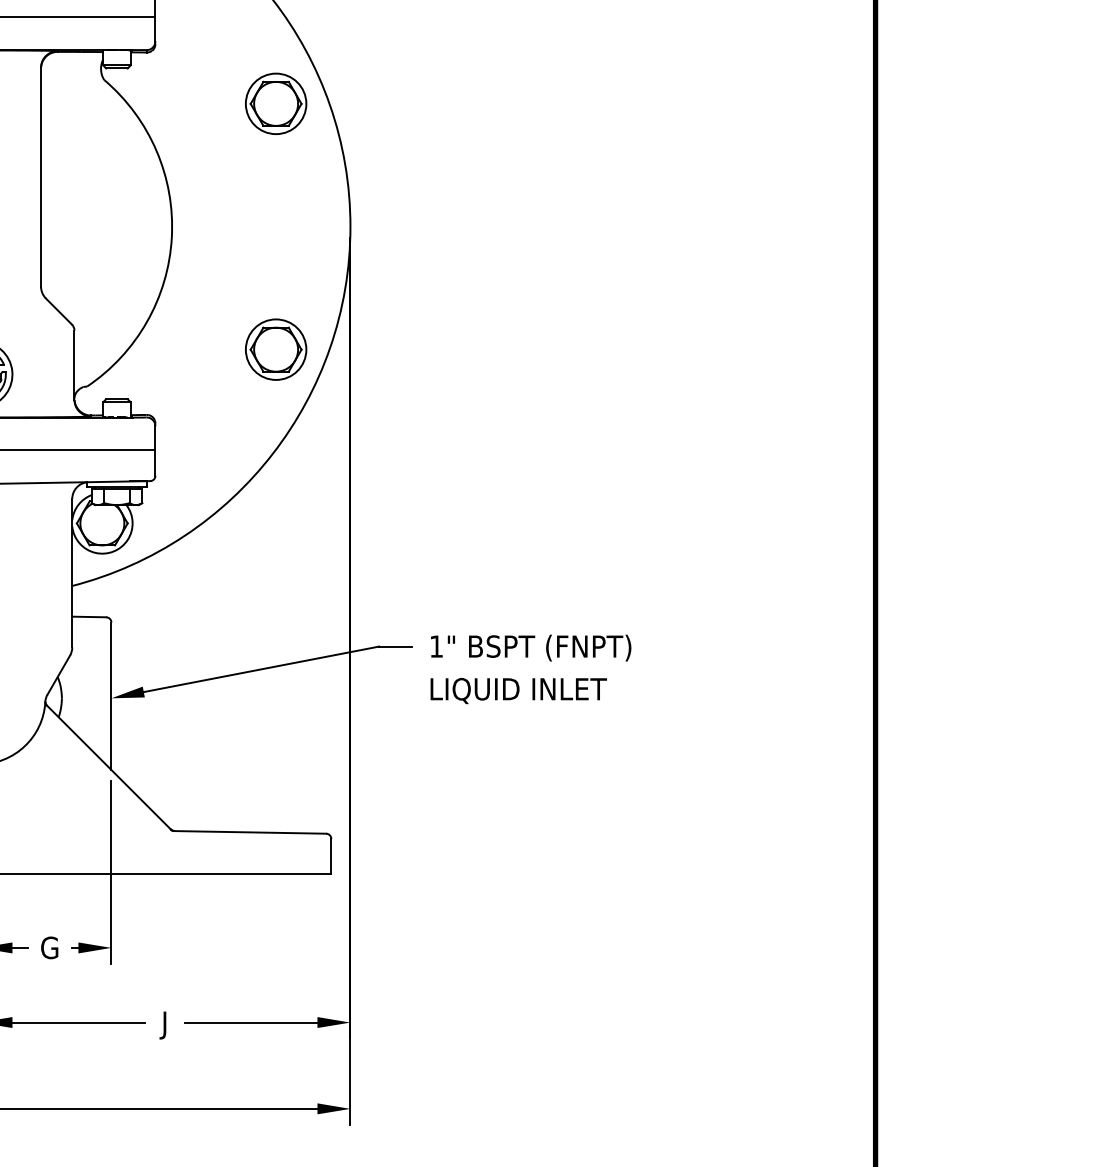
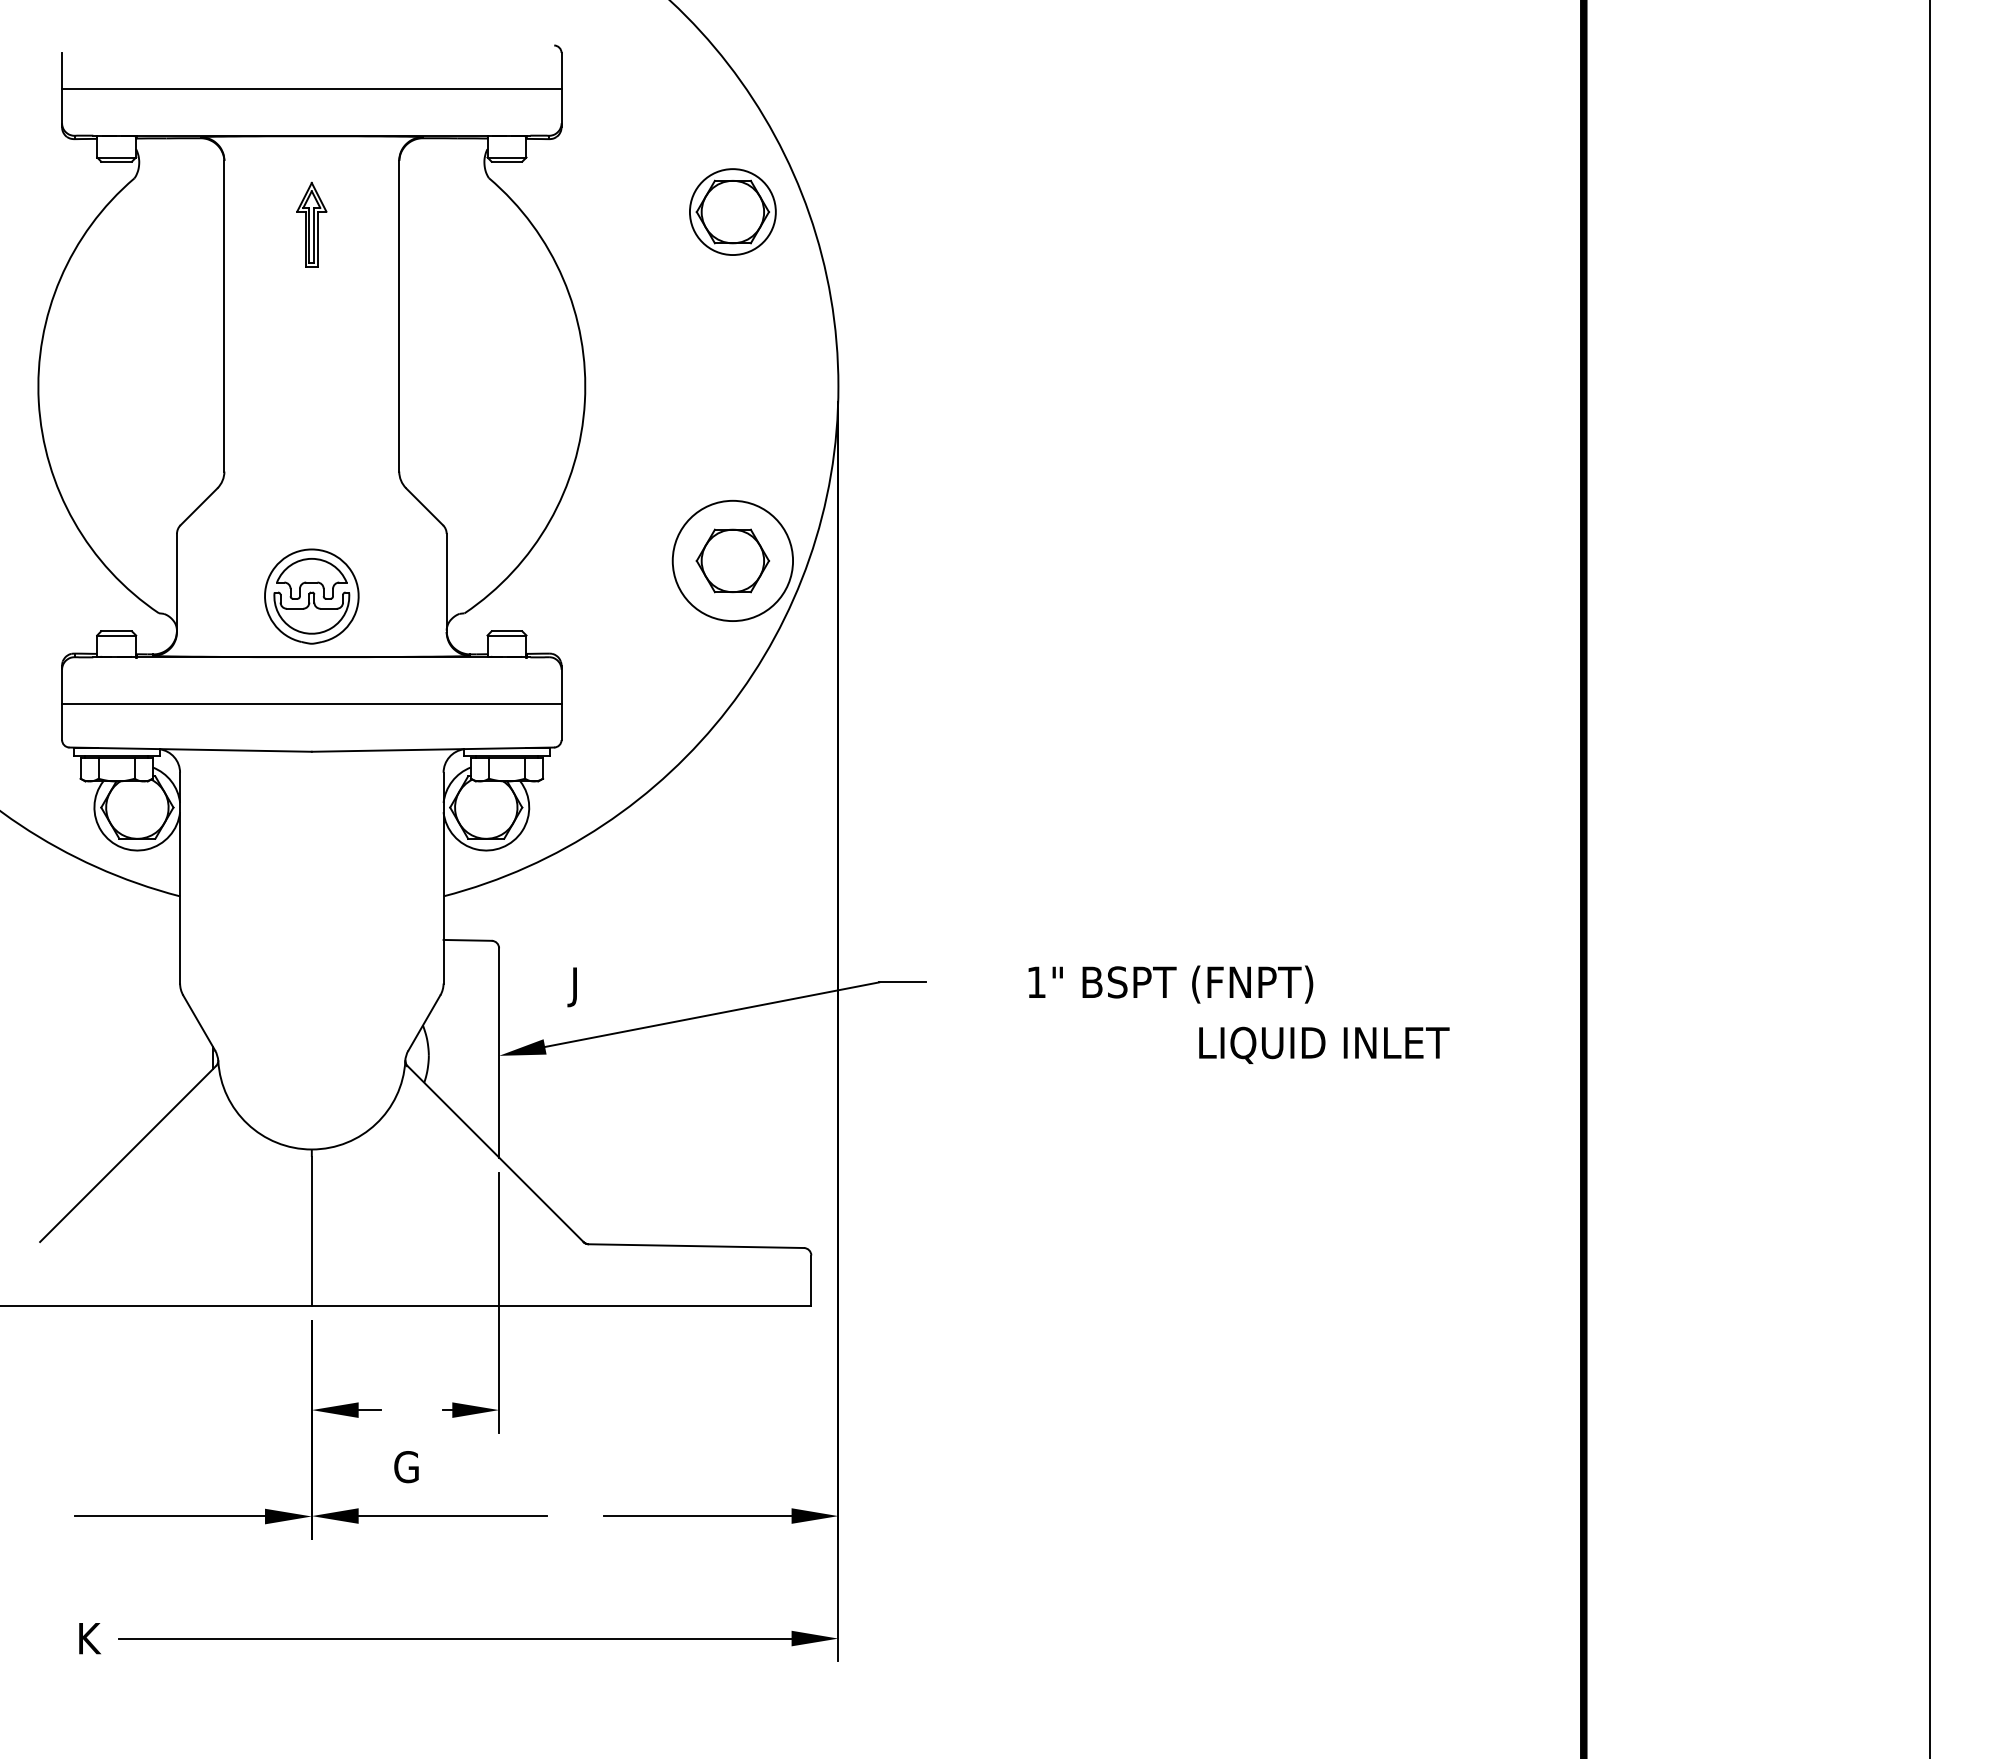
circle: (275, 349) -> (732, 560), size x1.4
text: (530, 648) -> (1170, 984), moved
text: (518, 690) -> (1324, 1044), moved
text: (49, 948) -> (406, 1467), moved
text: (162, 1025) -> (571, 987), moved

